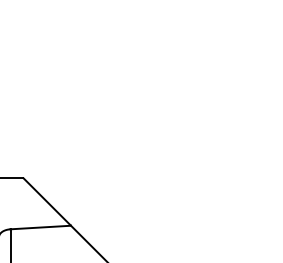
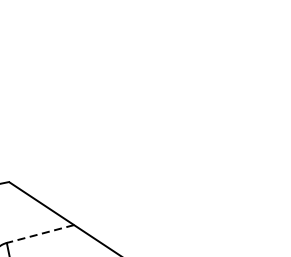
line: (40, 227) -> (40, 234), solid -> dashed

